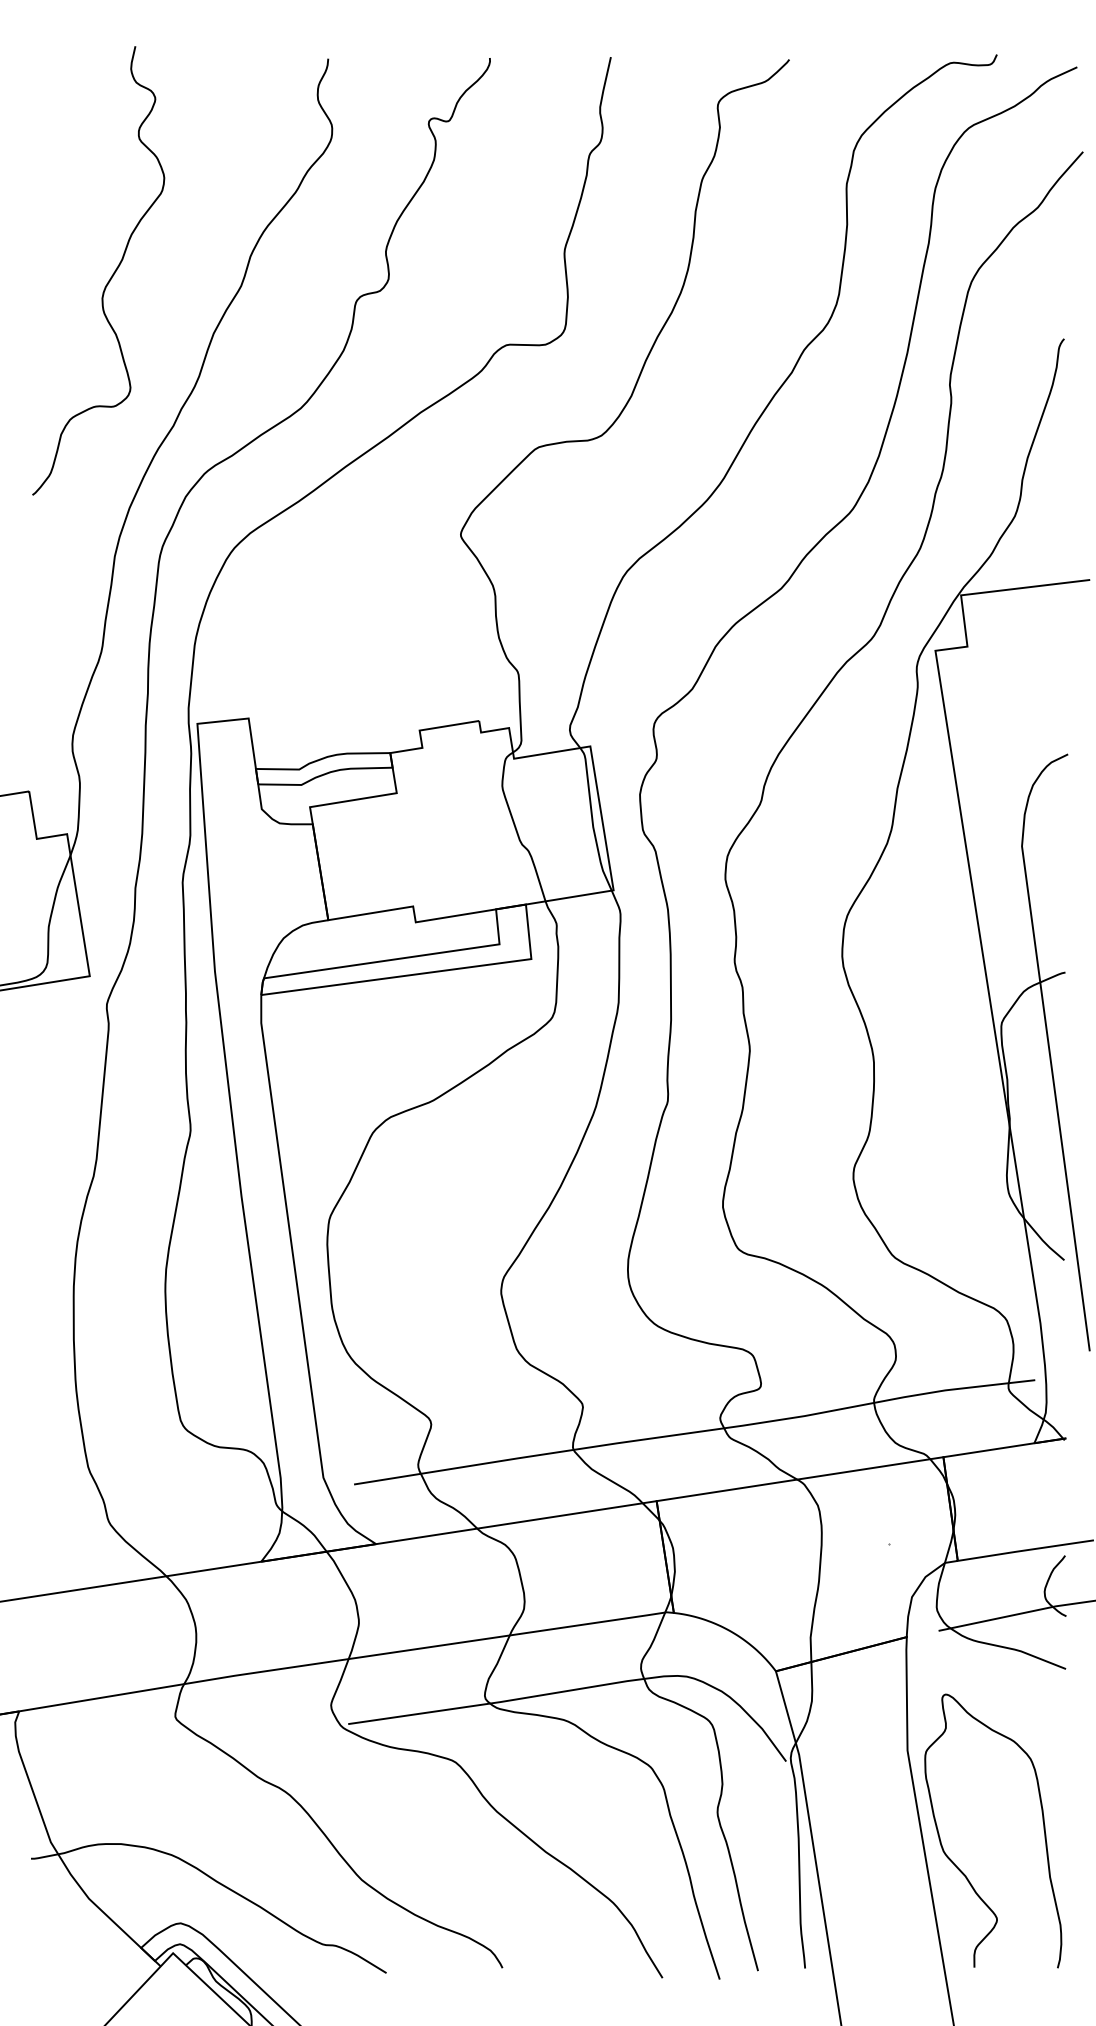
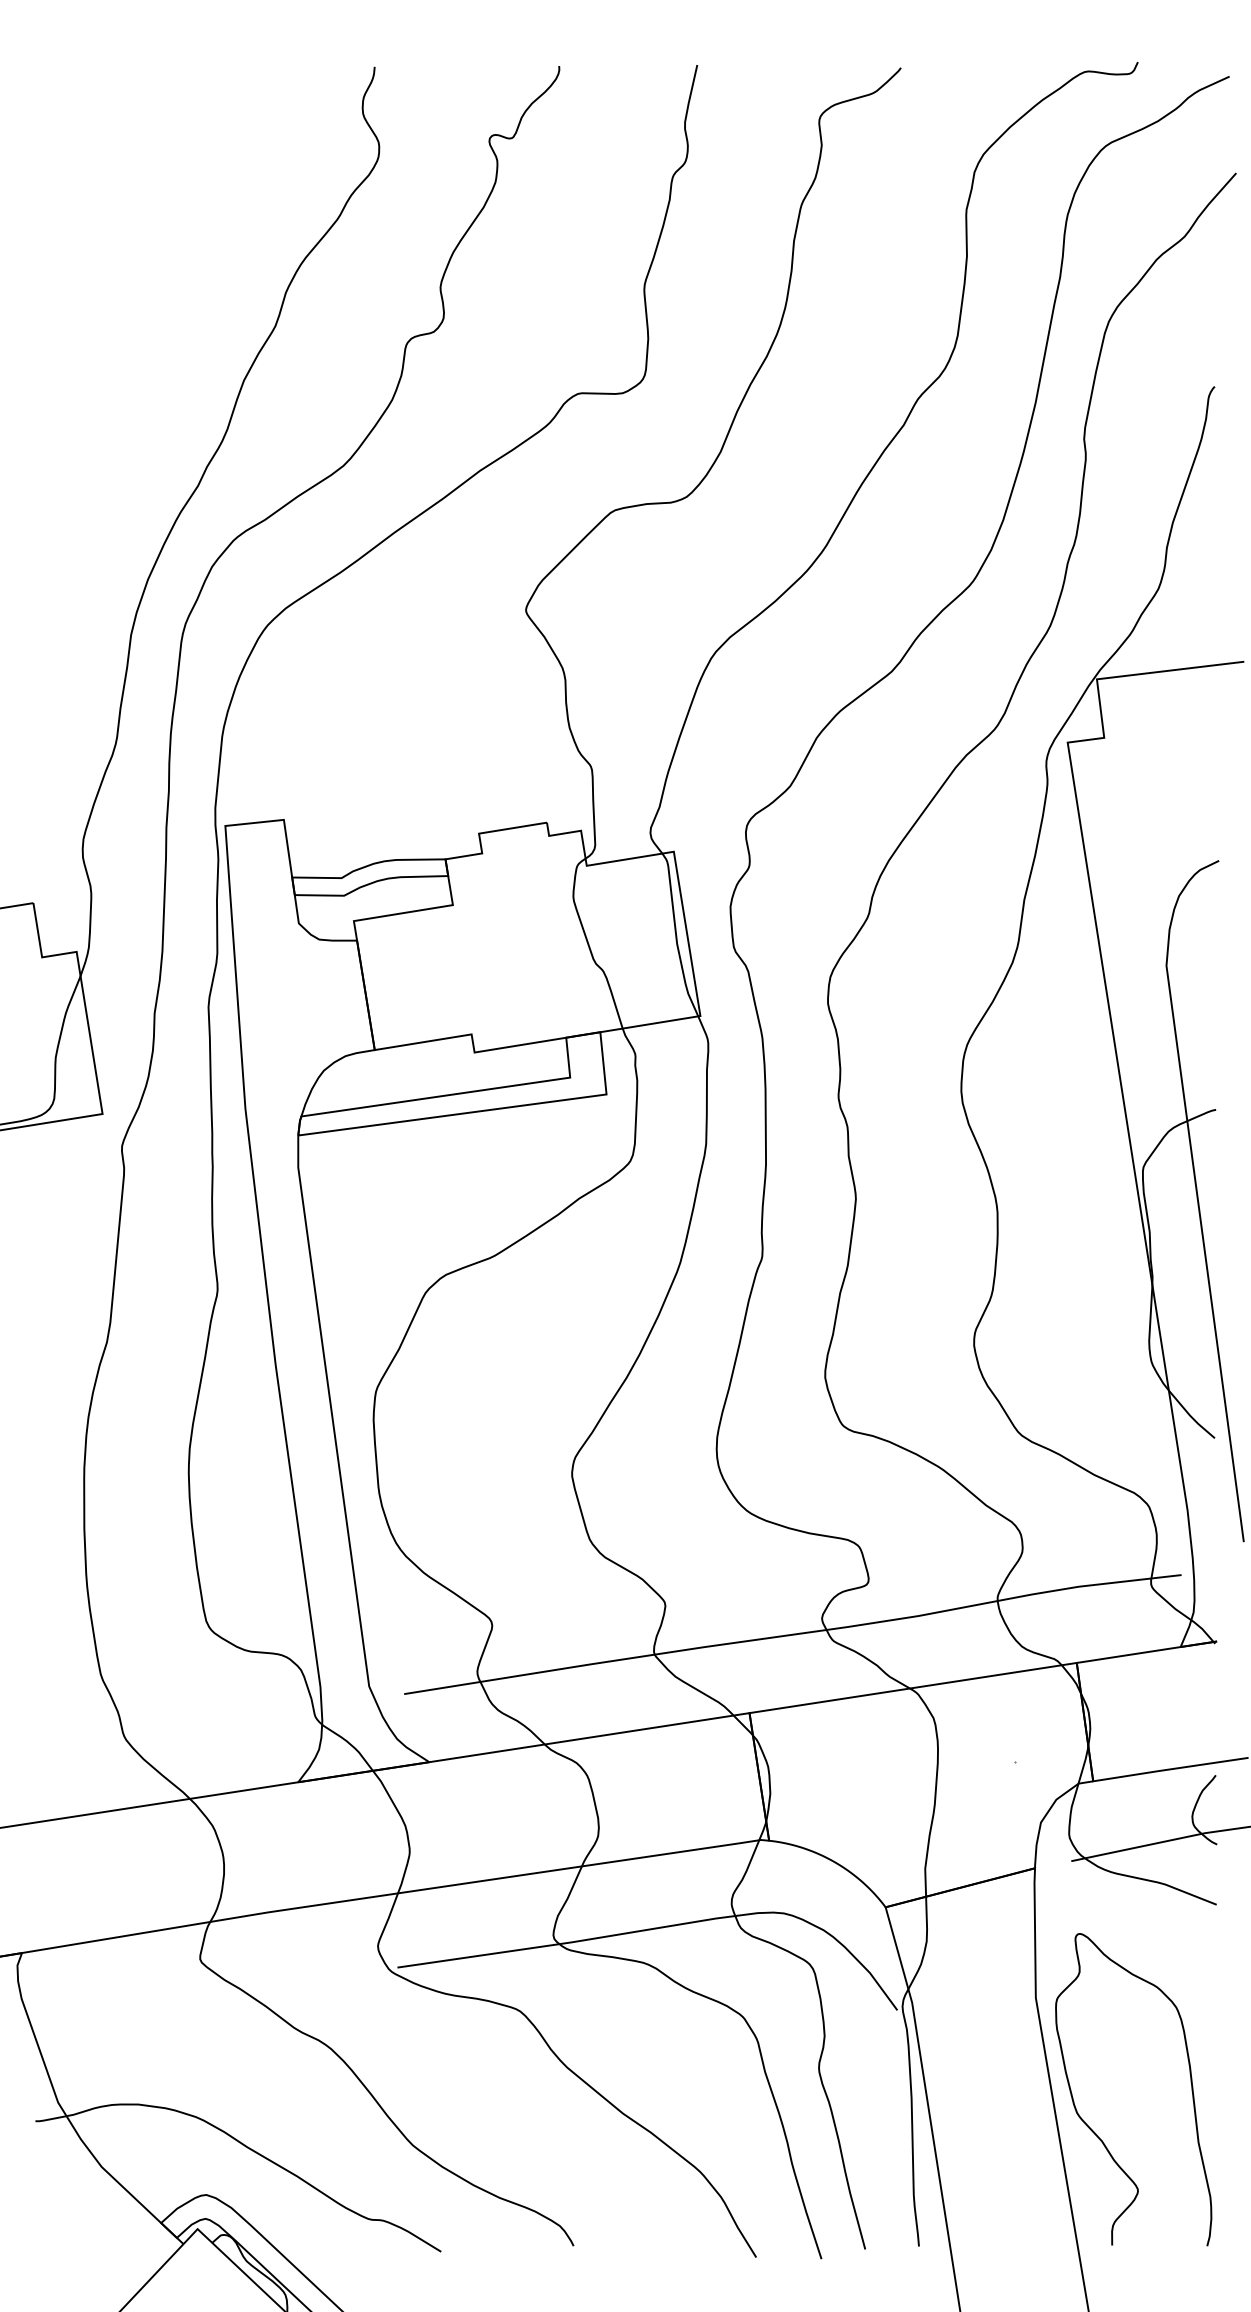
curve: (110, 277) -> (126, 316), removed

